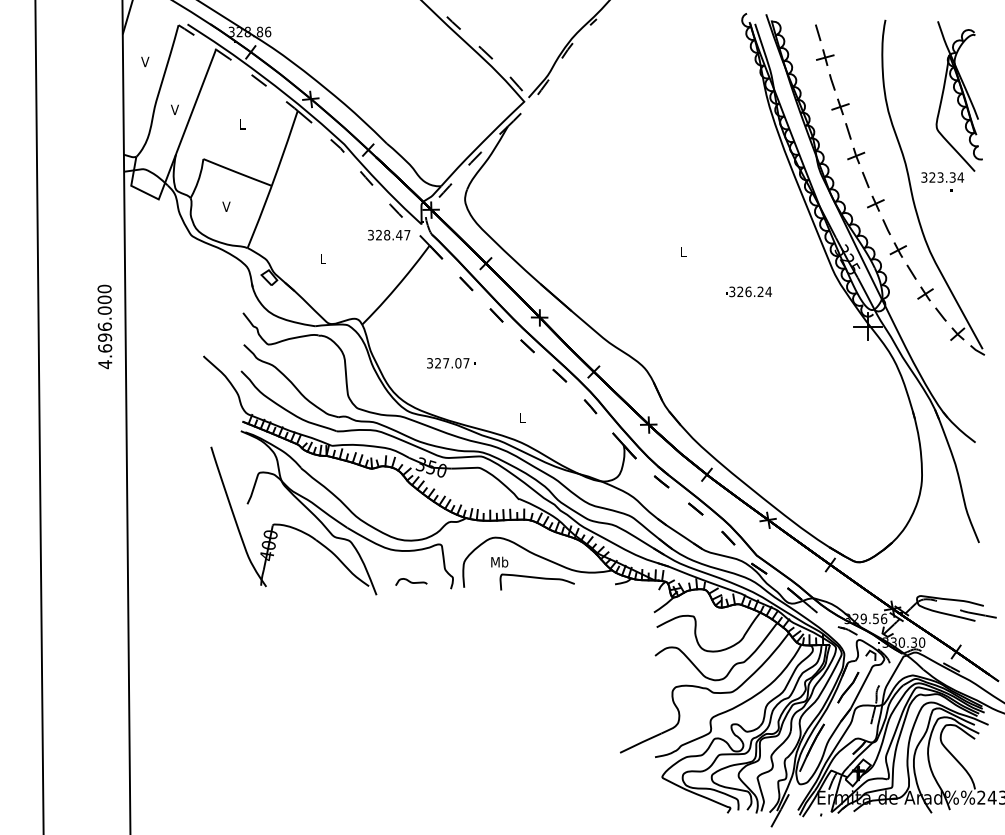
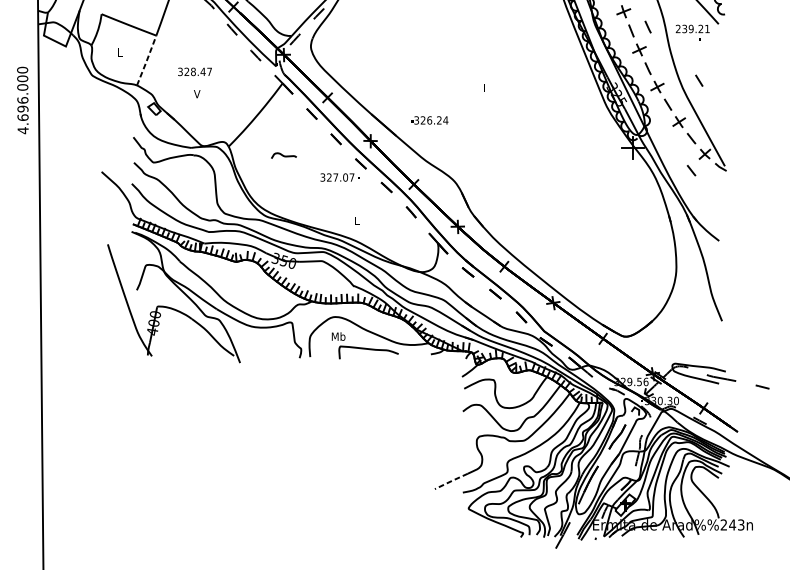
line: (886, 175) -> (647, 27), added
text: (942, 177) -> (692, 28), 323.34 -> 239.21
text: (226, 206) -> (120, 52), V -> L
line: (260, 216) -> (147, 60), solid -> dashed
text: (389, 235) -> (195, 72), moved
line: (950, 241) -> (699, 80), added
text: (322, 258) -> (196, 93), L -> V
text: (748, 291) -> (429, 120), moved
text: (104, 326) -> (22, 100), moved
line: (940, 354) -> (691, 170), added
text: (451, 363) -> (340, 177), moved
curve: (411, 581) -> (284, 155), moved
line: (640, 742) -> (451, 480), solid -> dashed

